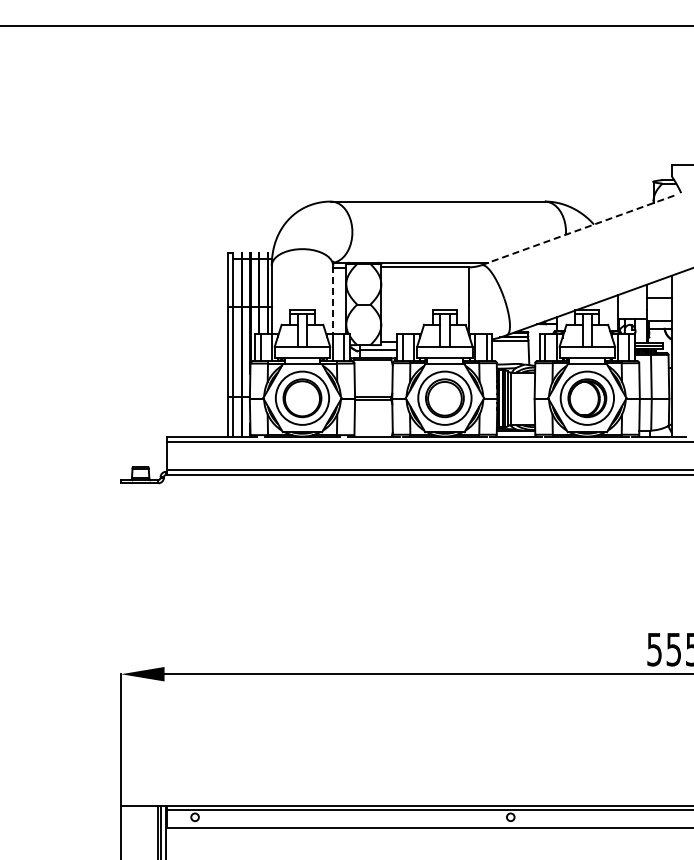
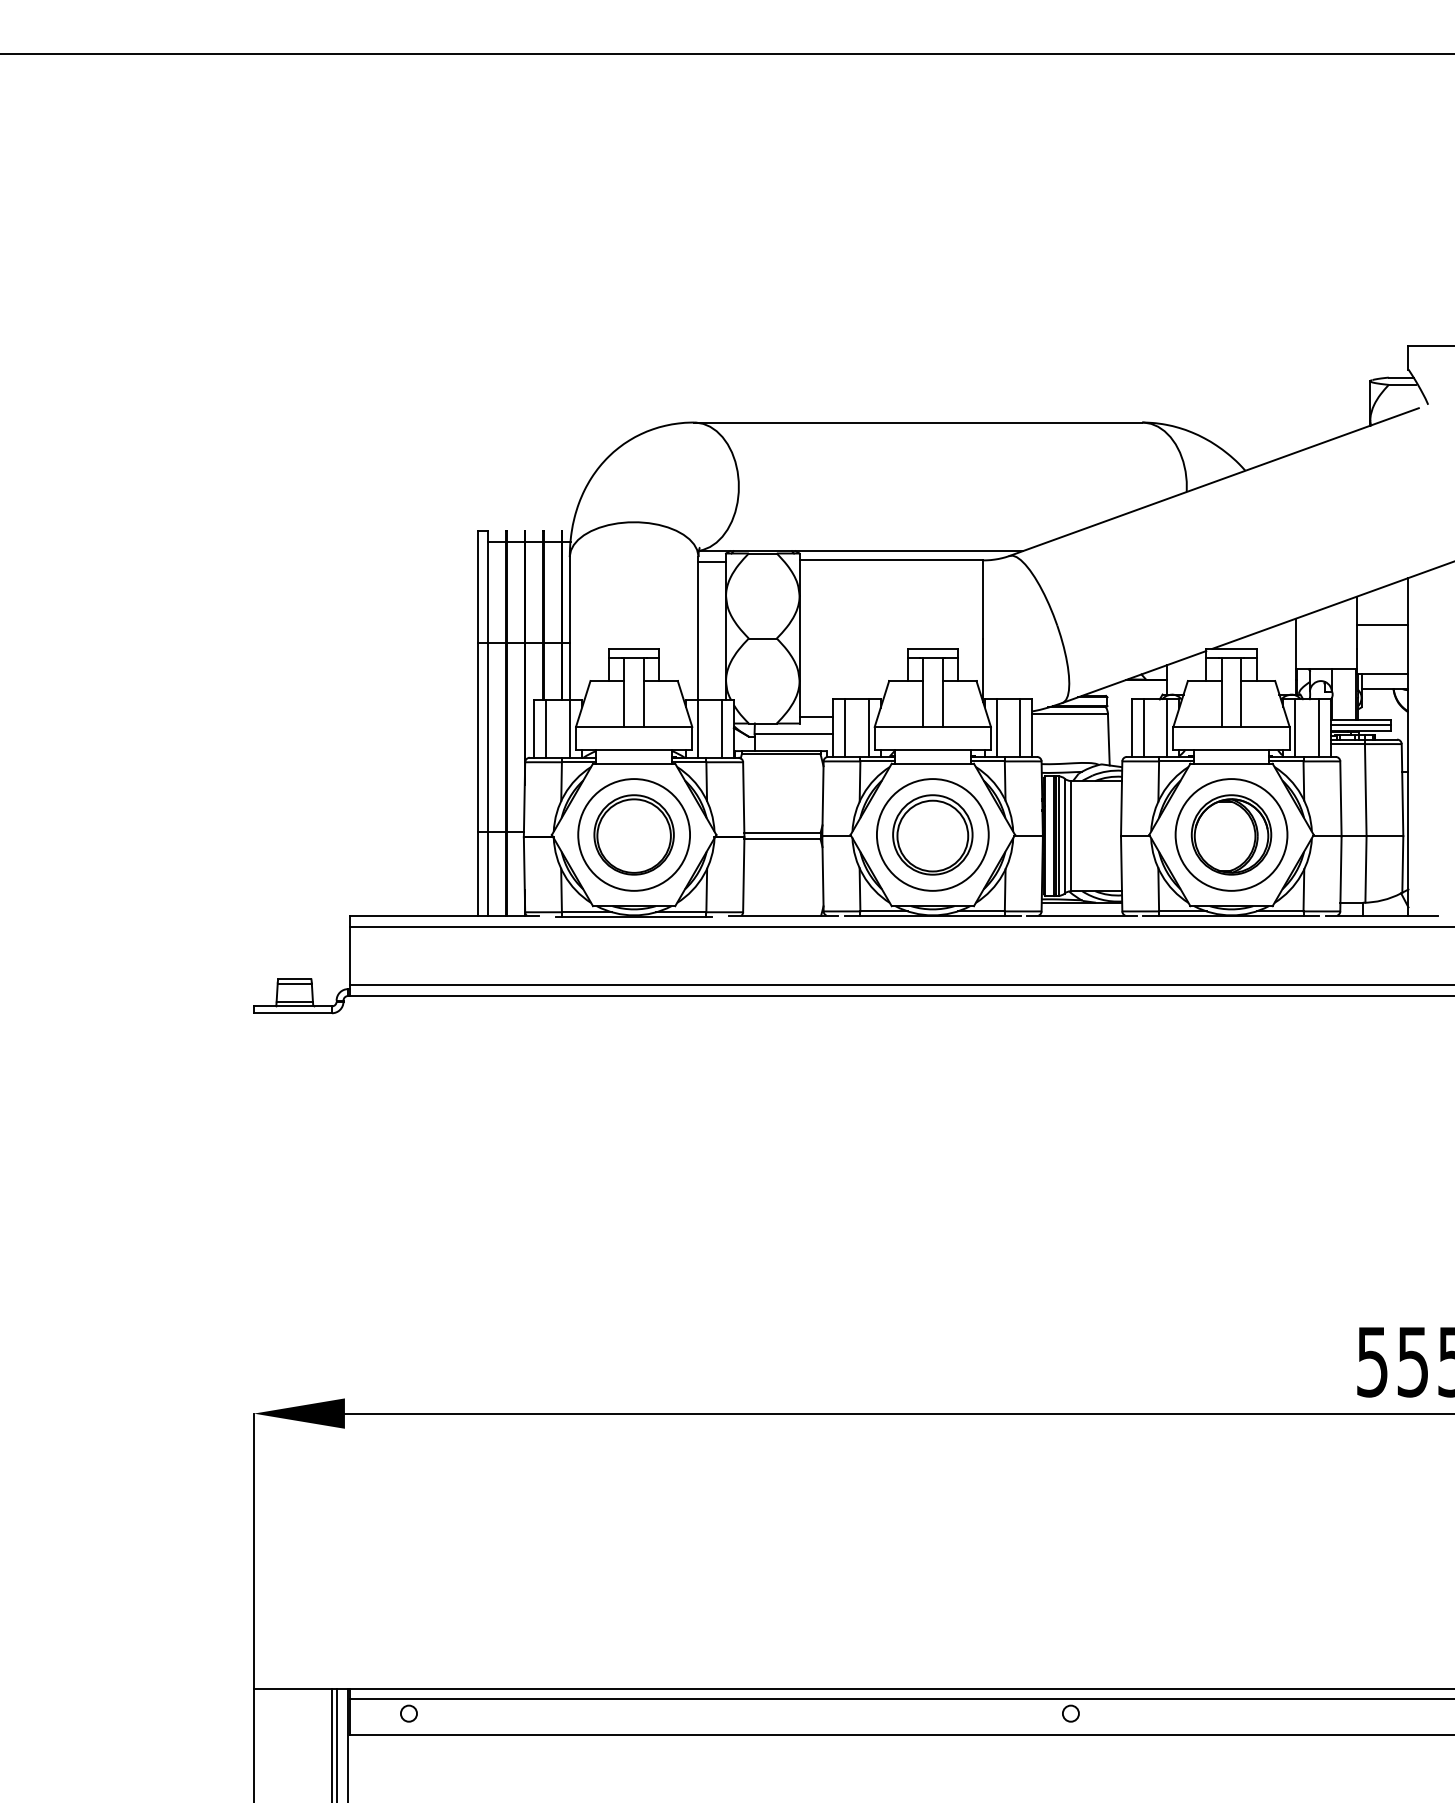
line: (579, 229) -> (1215, 481), dashed -> solid
line: (333, 300) -> (699, 629), dashed -> solid

